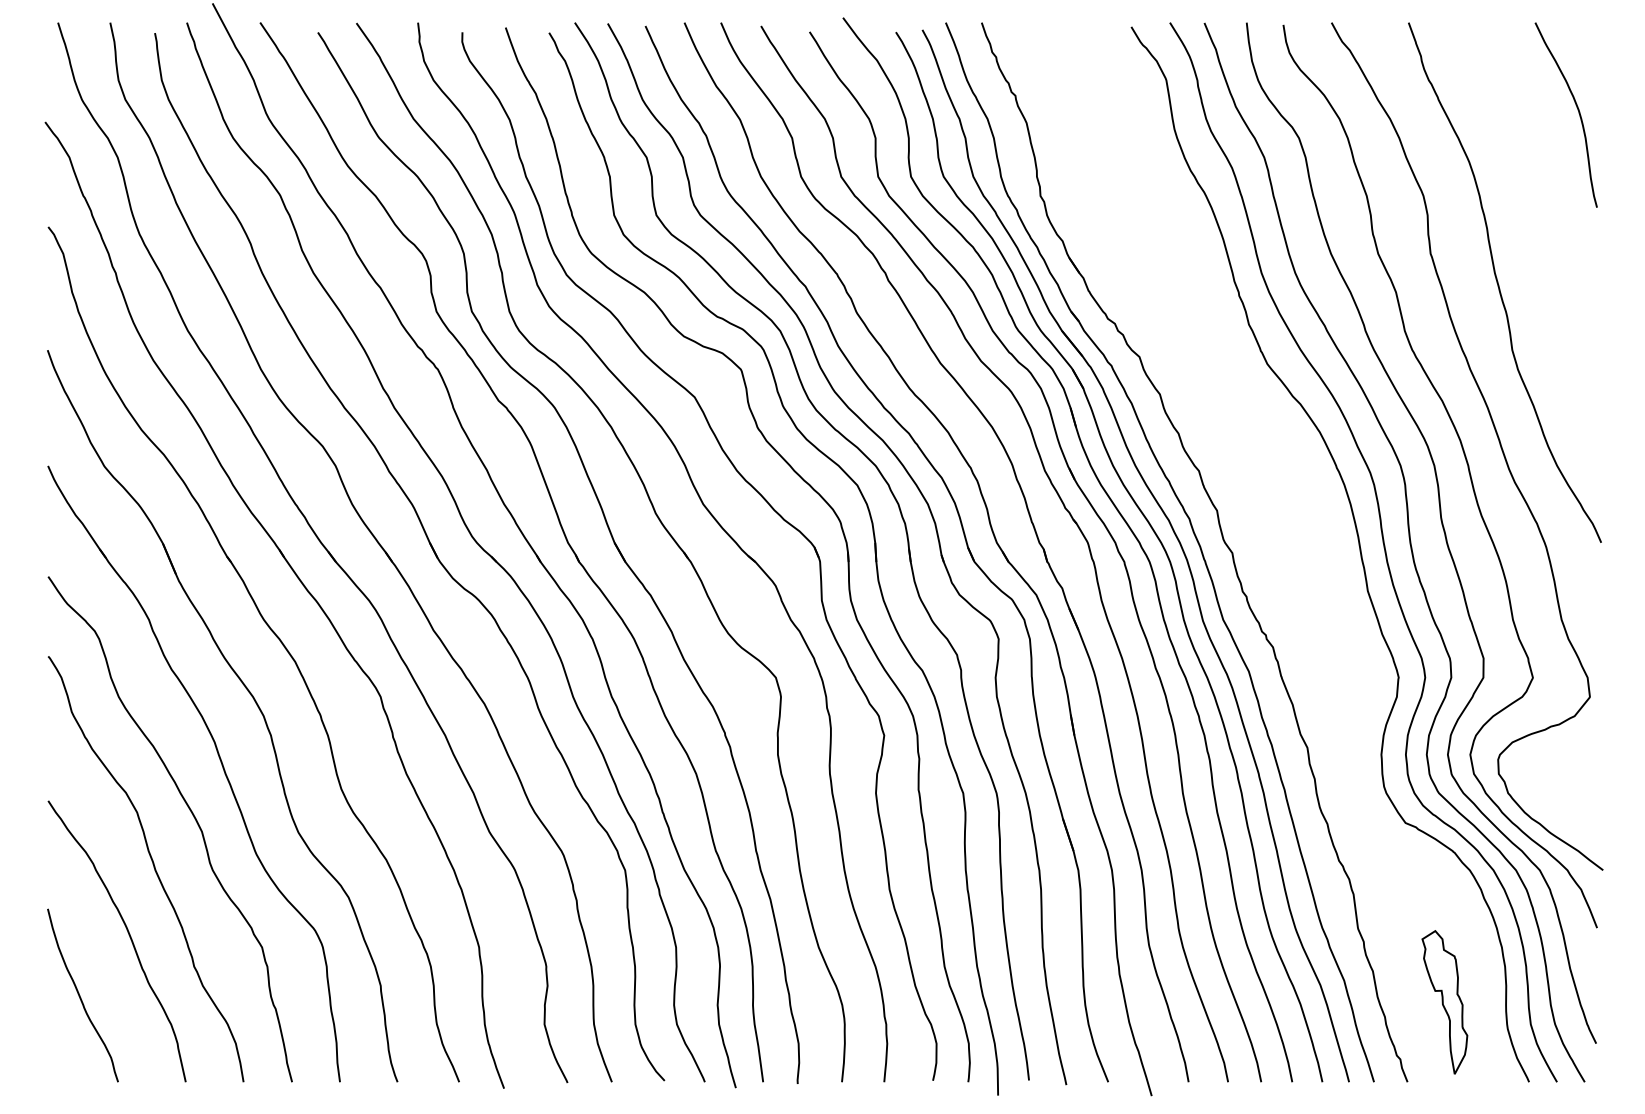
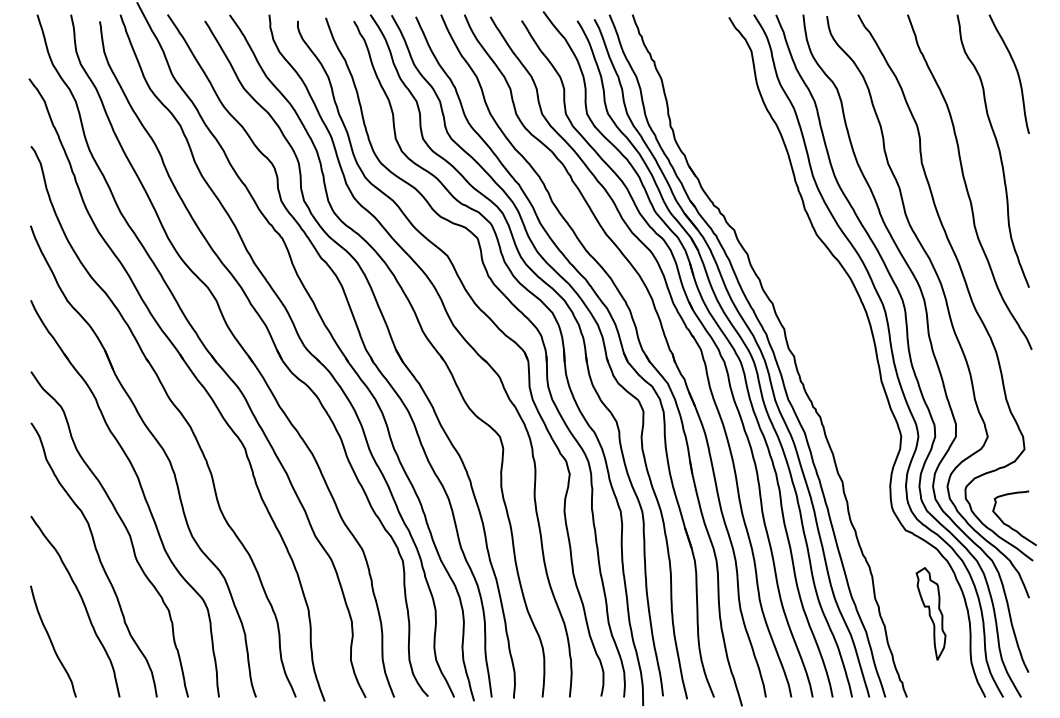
curve: (1547, 230) -> (997, 148), added
curve: (1566, 815) -> (1009, 525), added
part: (1443, 1001) -> (930, 613), moved

